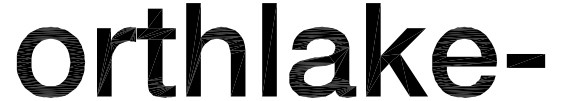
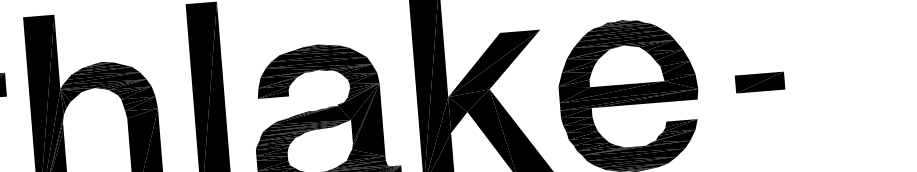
part: (525, 60) -> (758, 81), size x0.6

